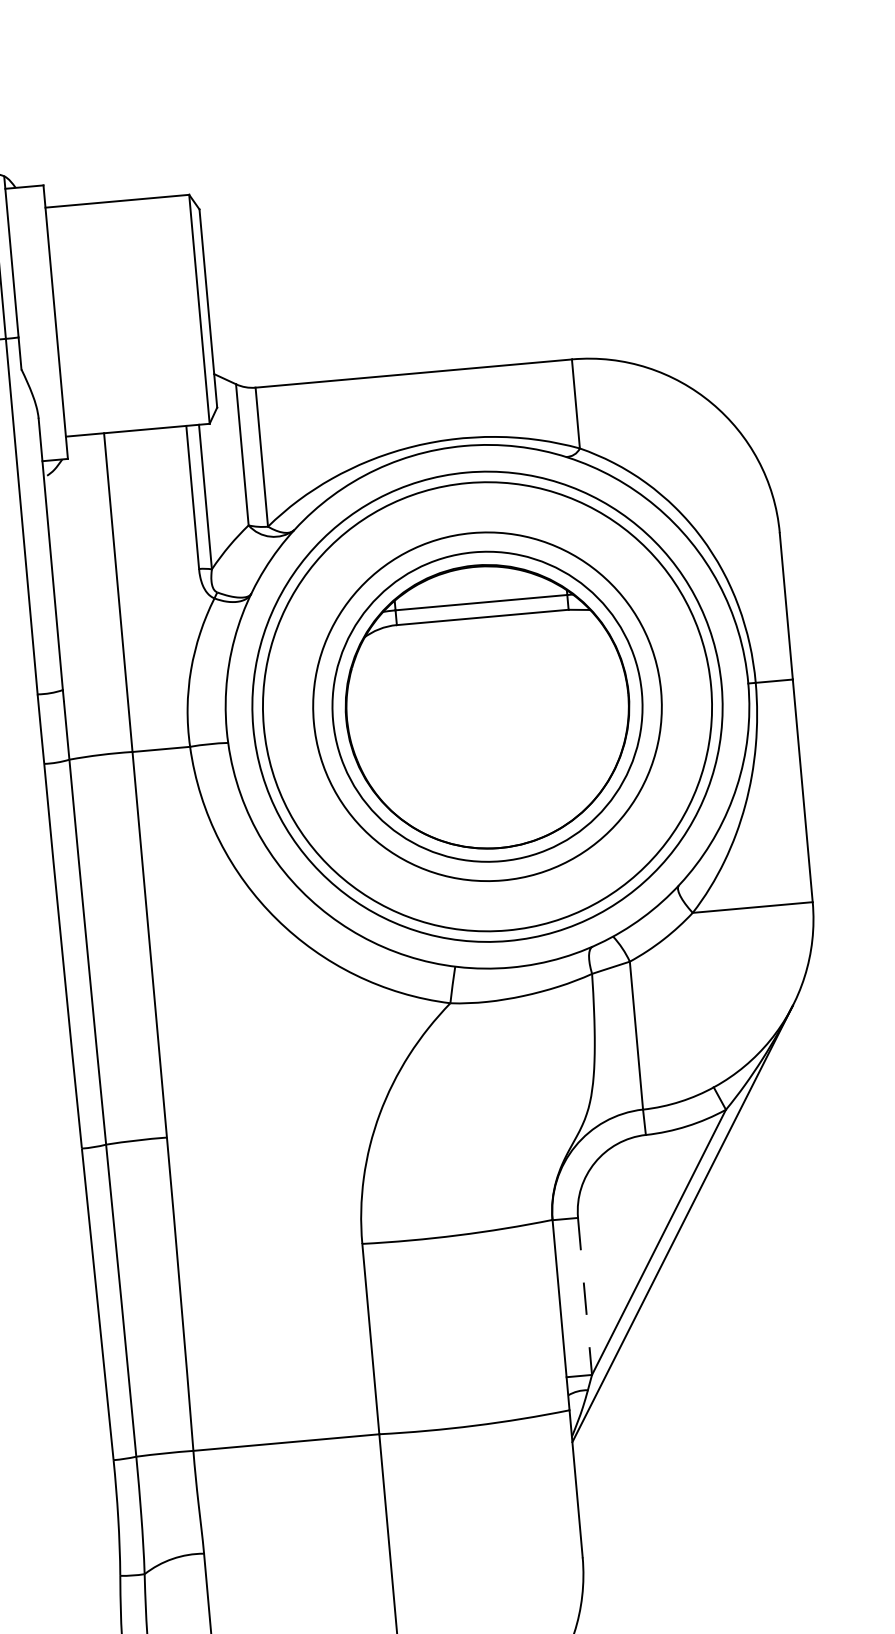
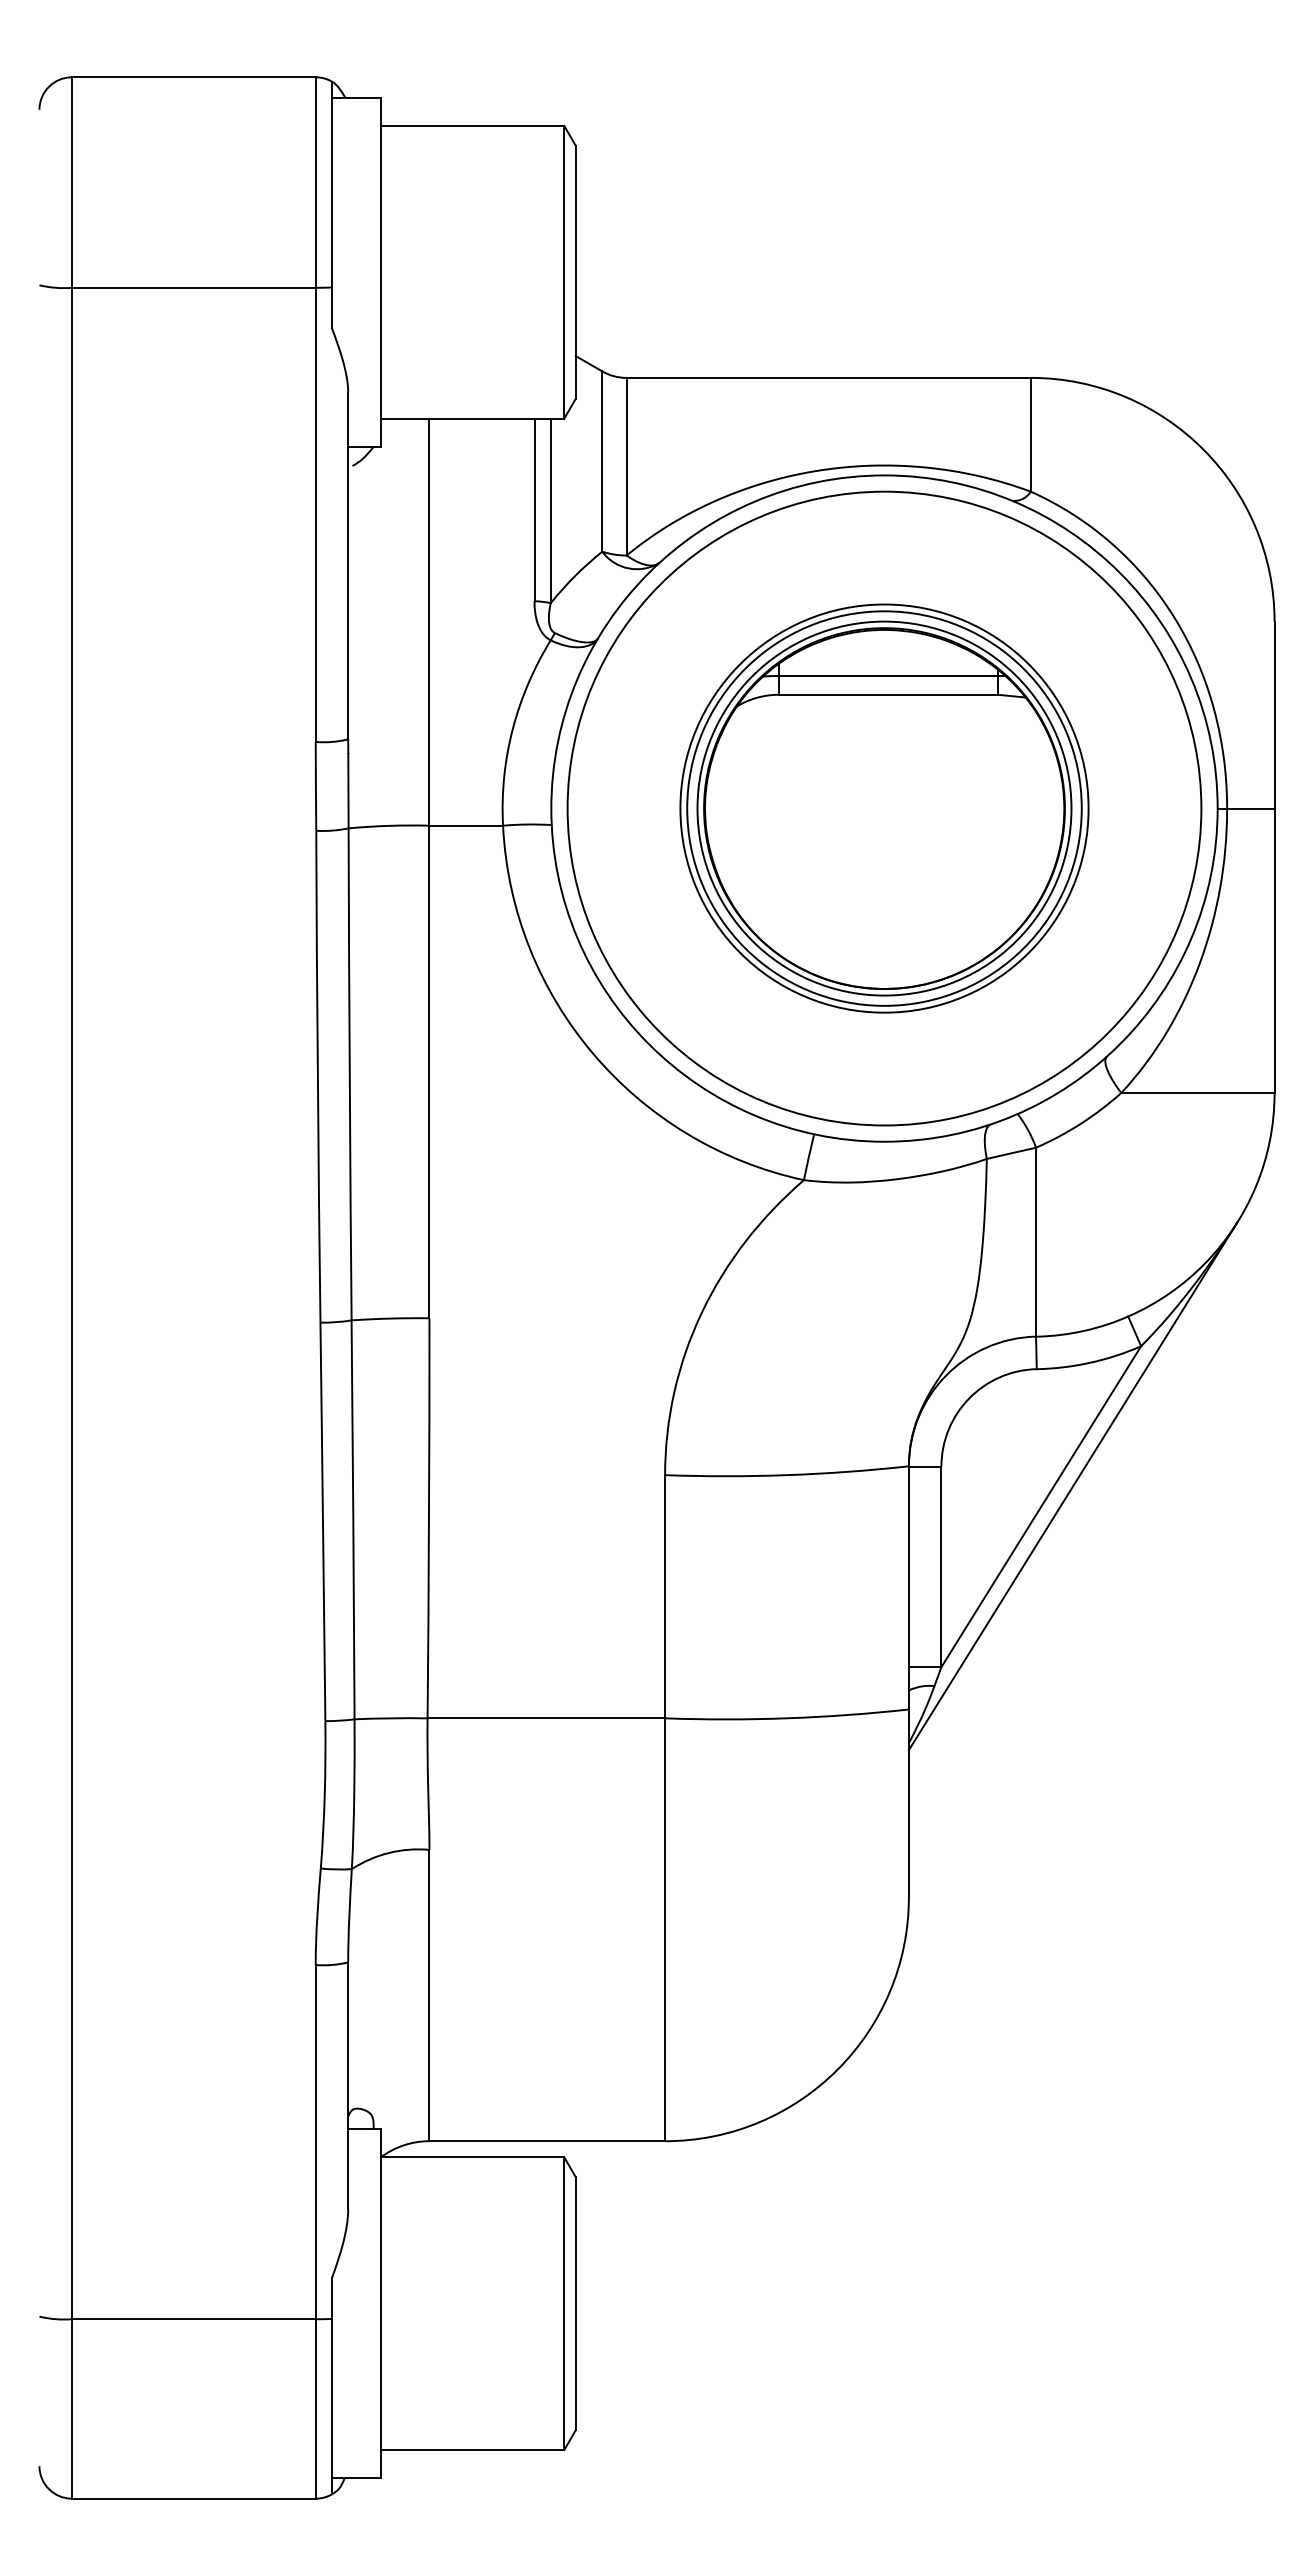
circle: (487, 706) -> (884, 808), size x0.62
circle: (487, 706) -> (884, 808), size x0.71
circle: (487, 706) -> (884, 808), size x1.43
line: (585, 1296) -> (941, 1567), dashed -> solid

